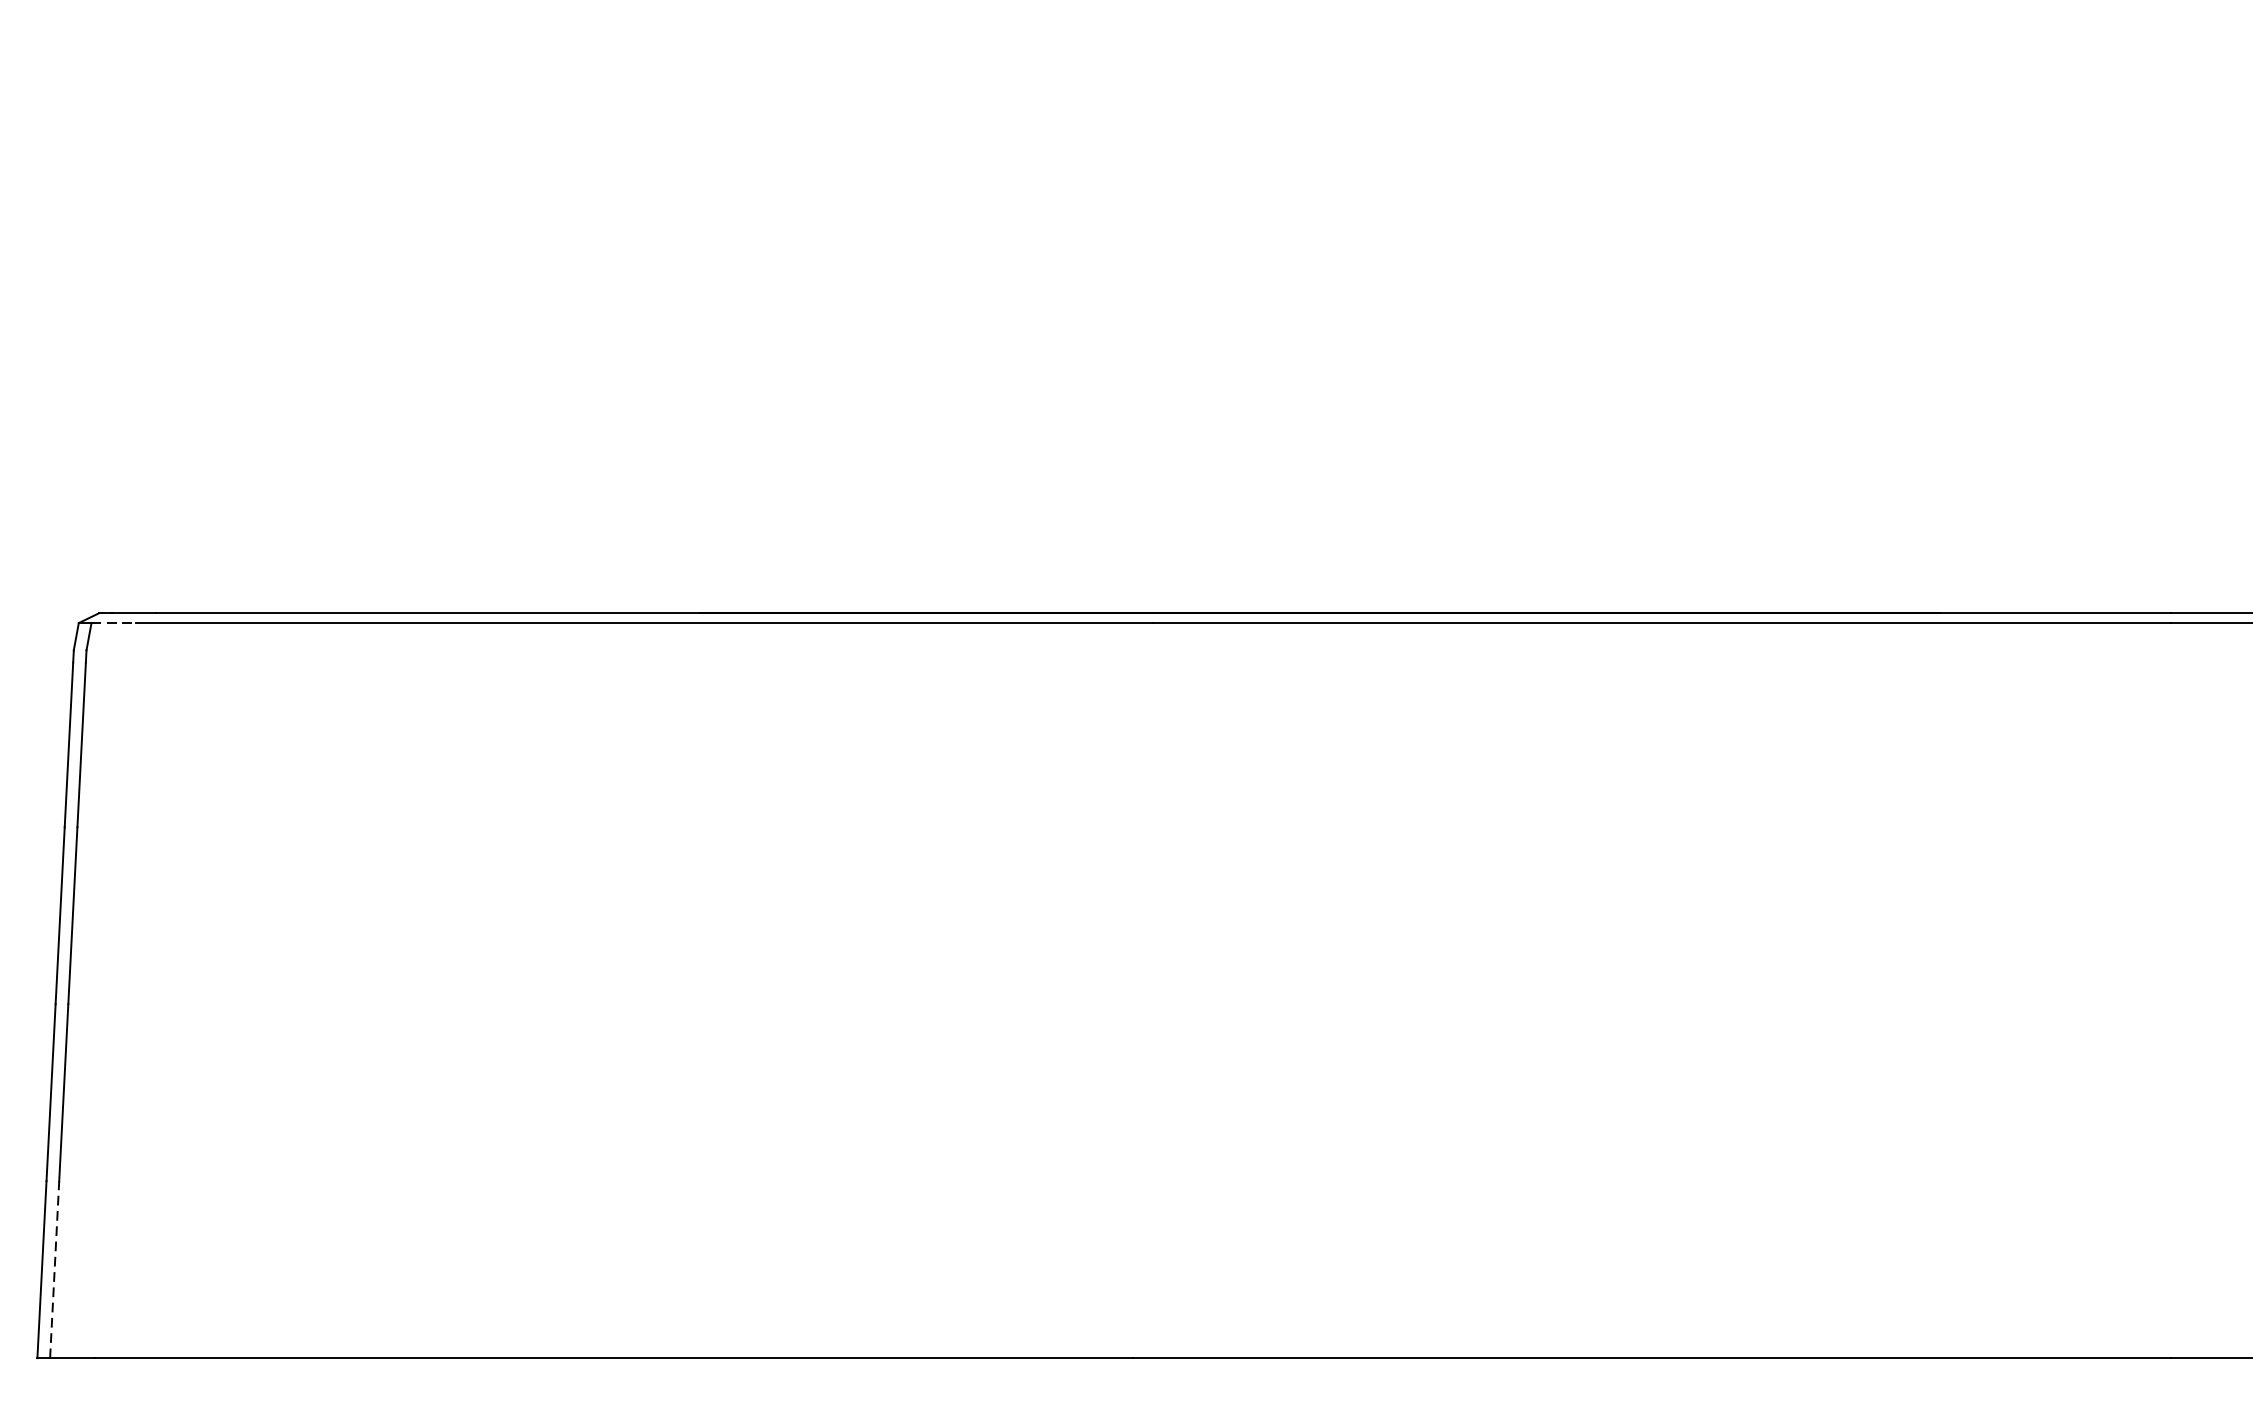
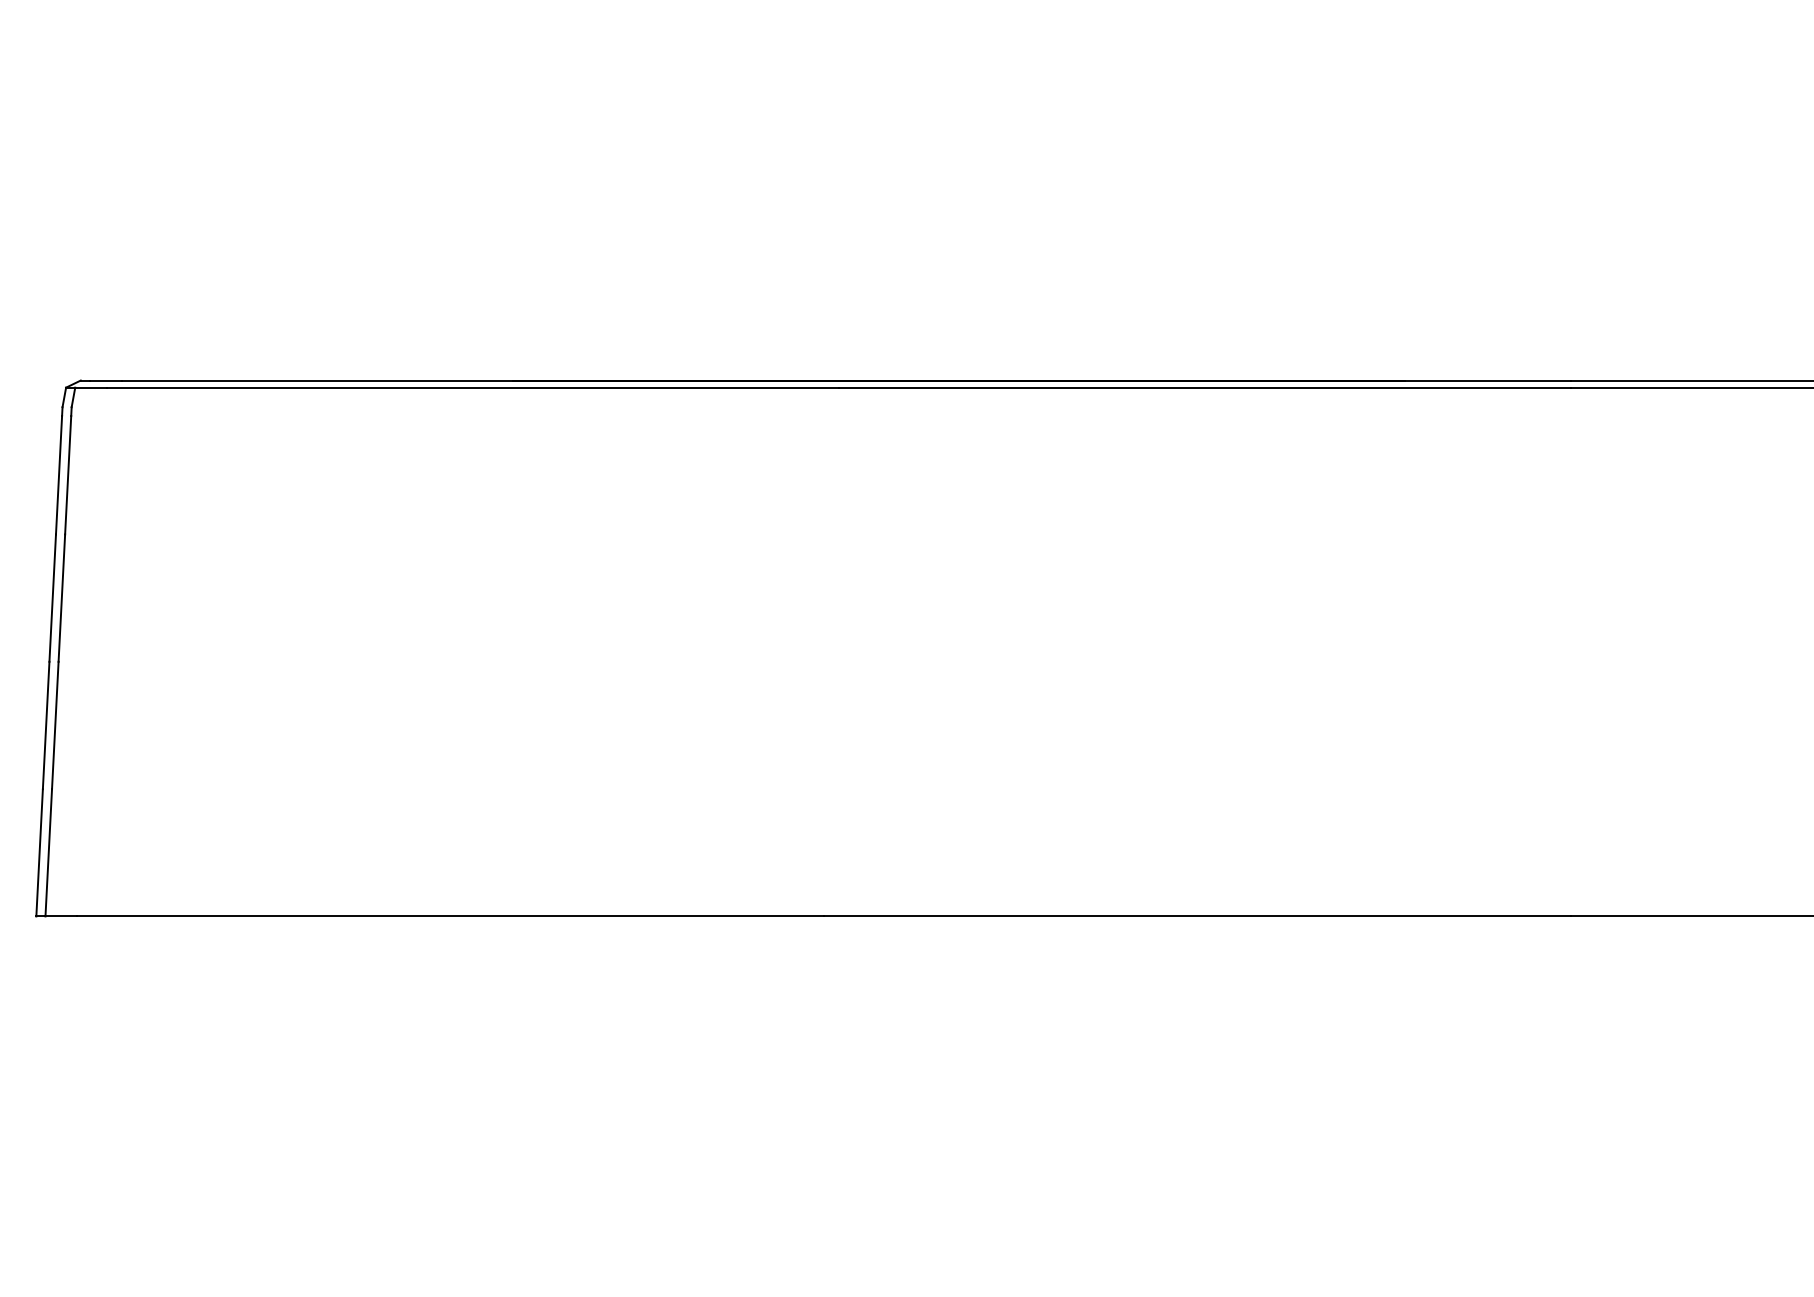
line: (114, 622) -> (91, 387), dashed -> solid
line: (54, 1269) -> (48, 852), dashed -> solid

